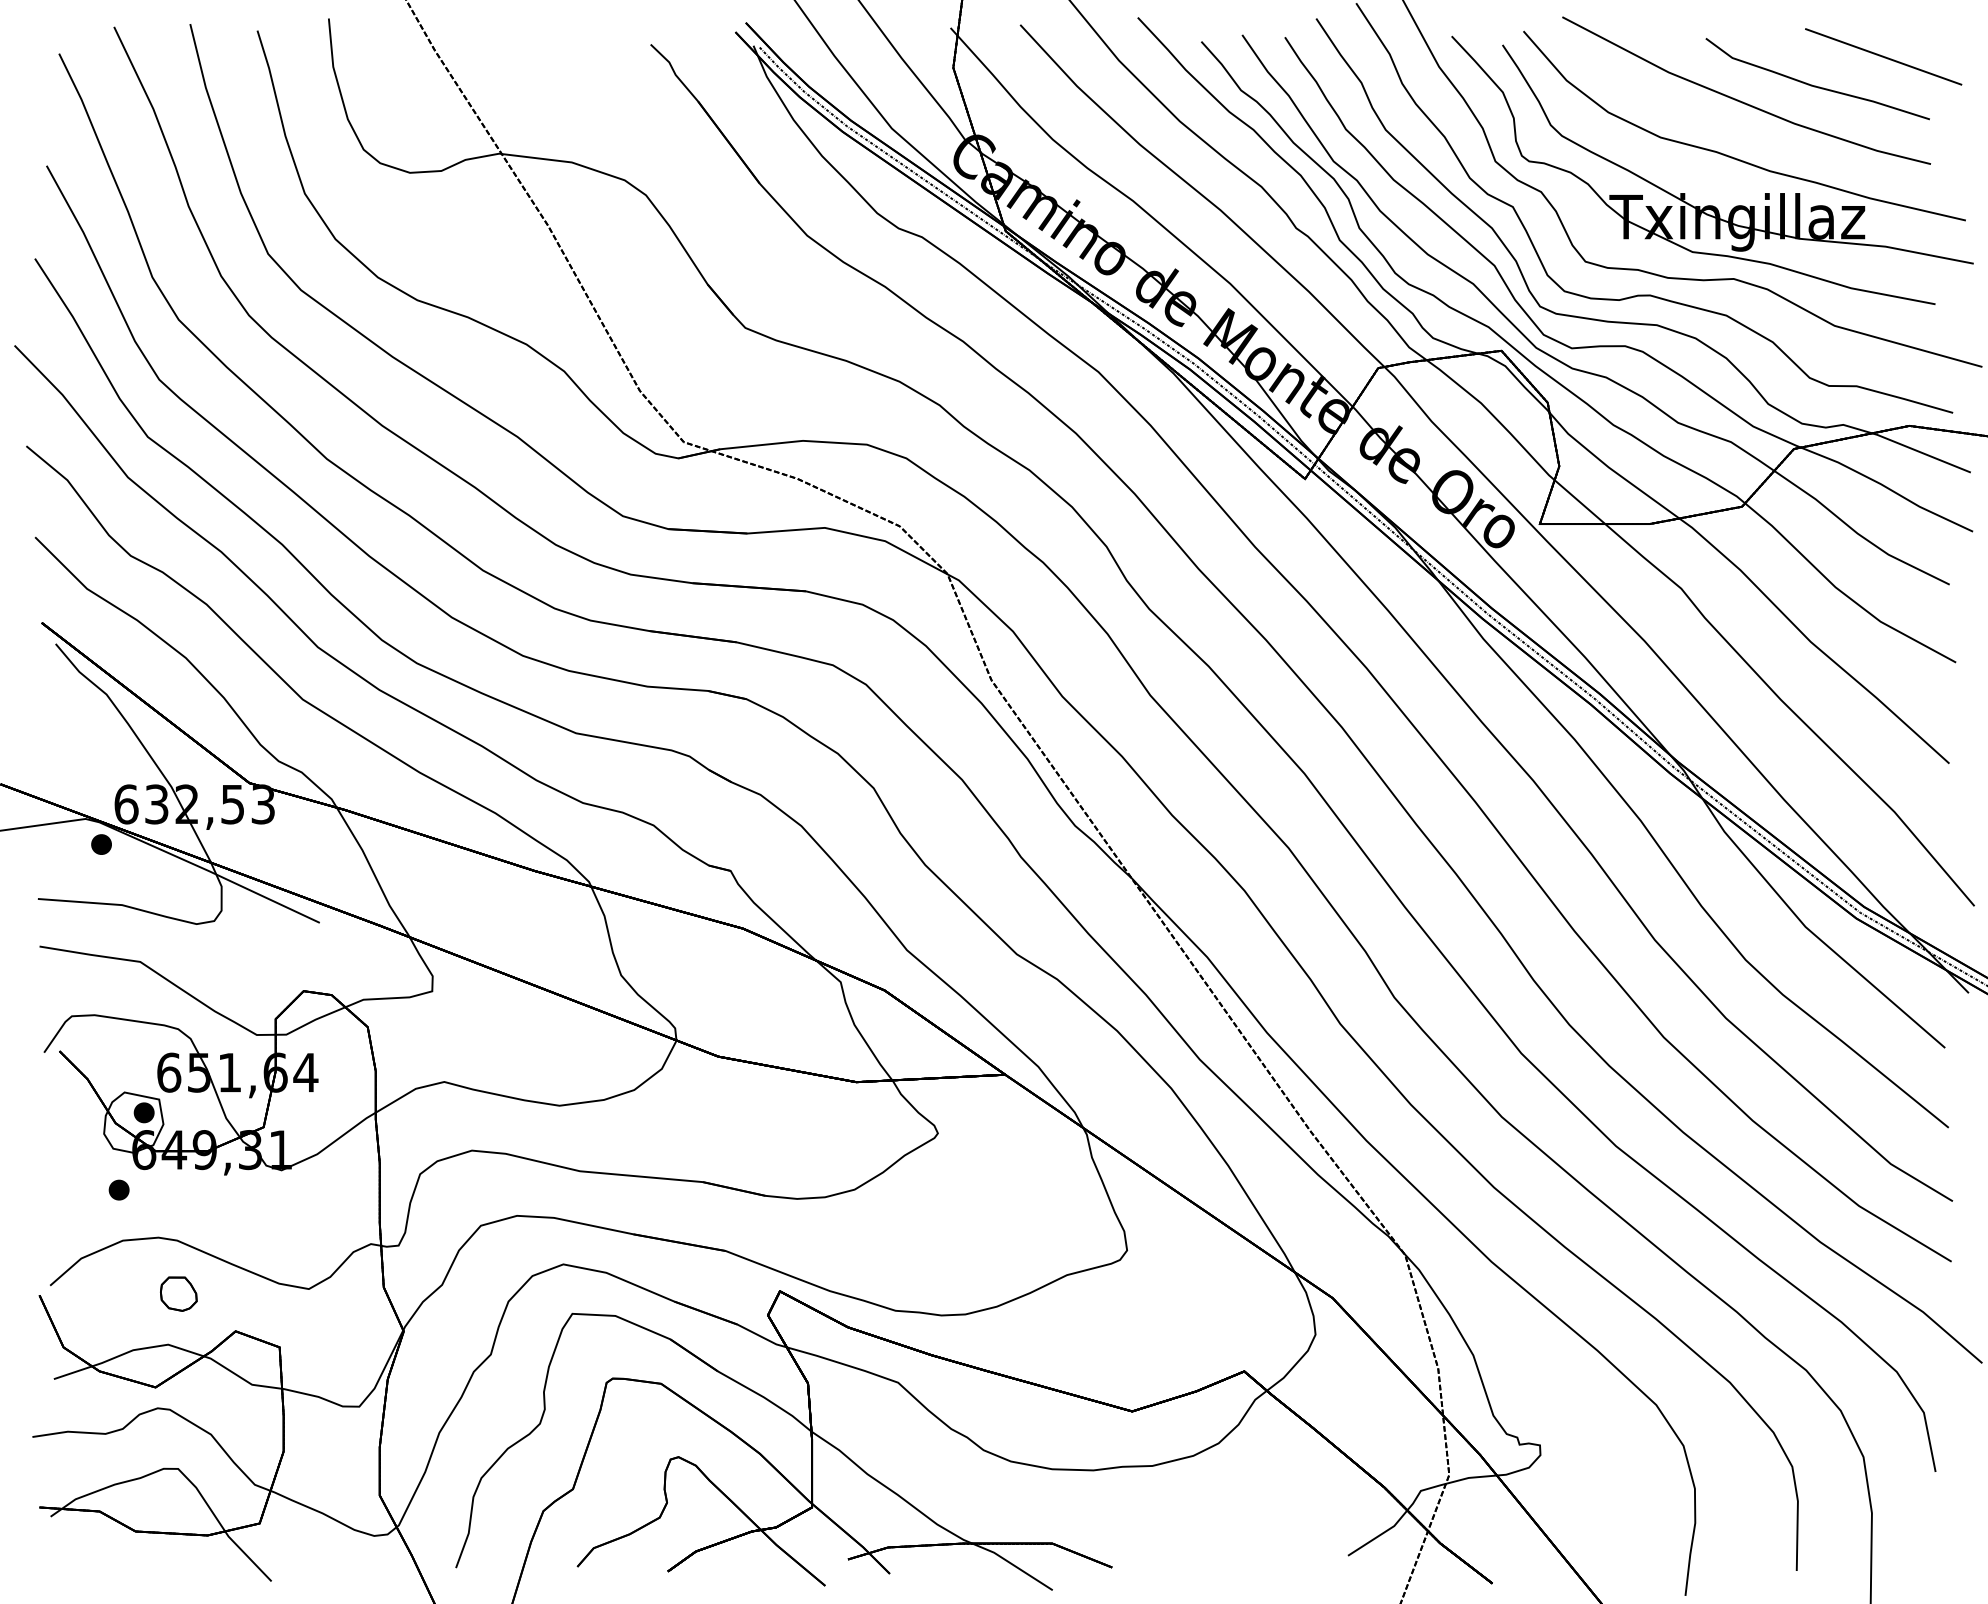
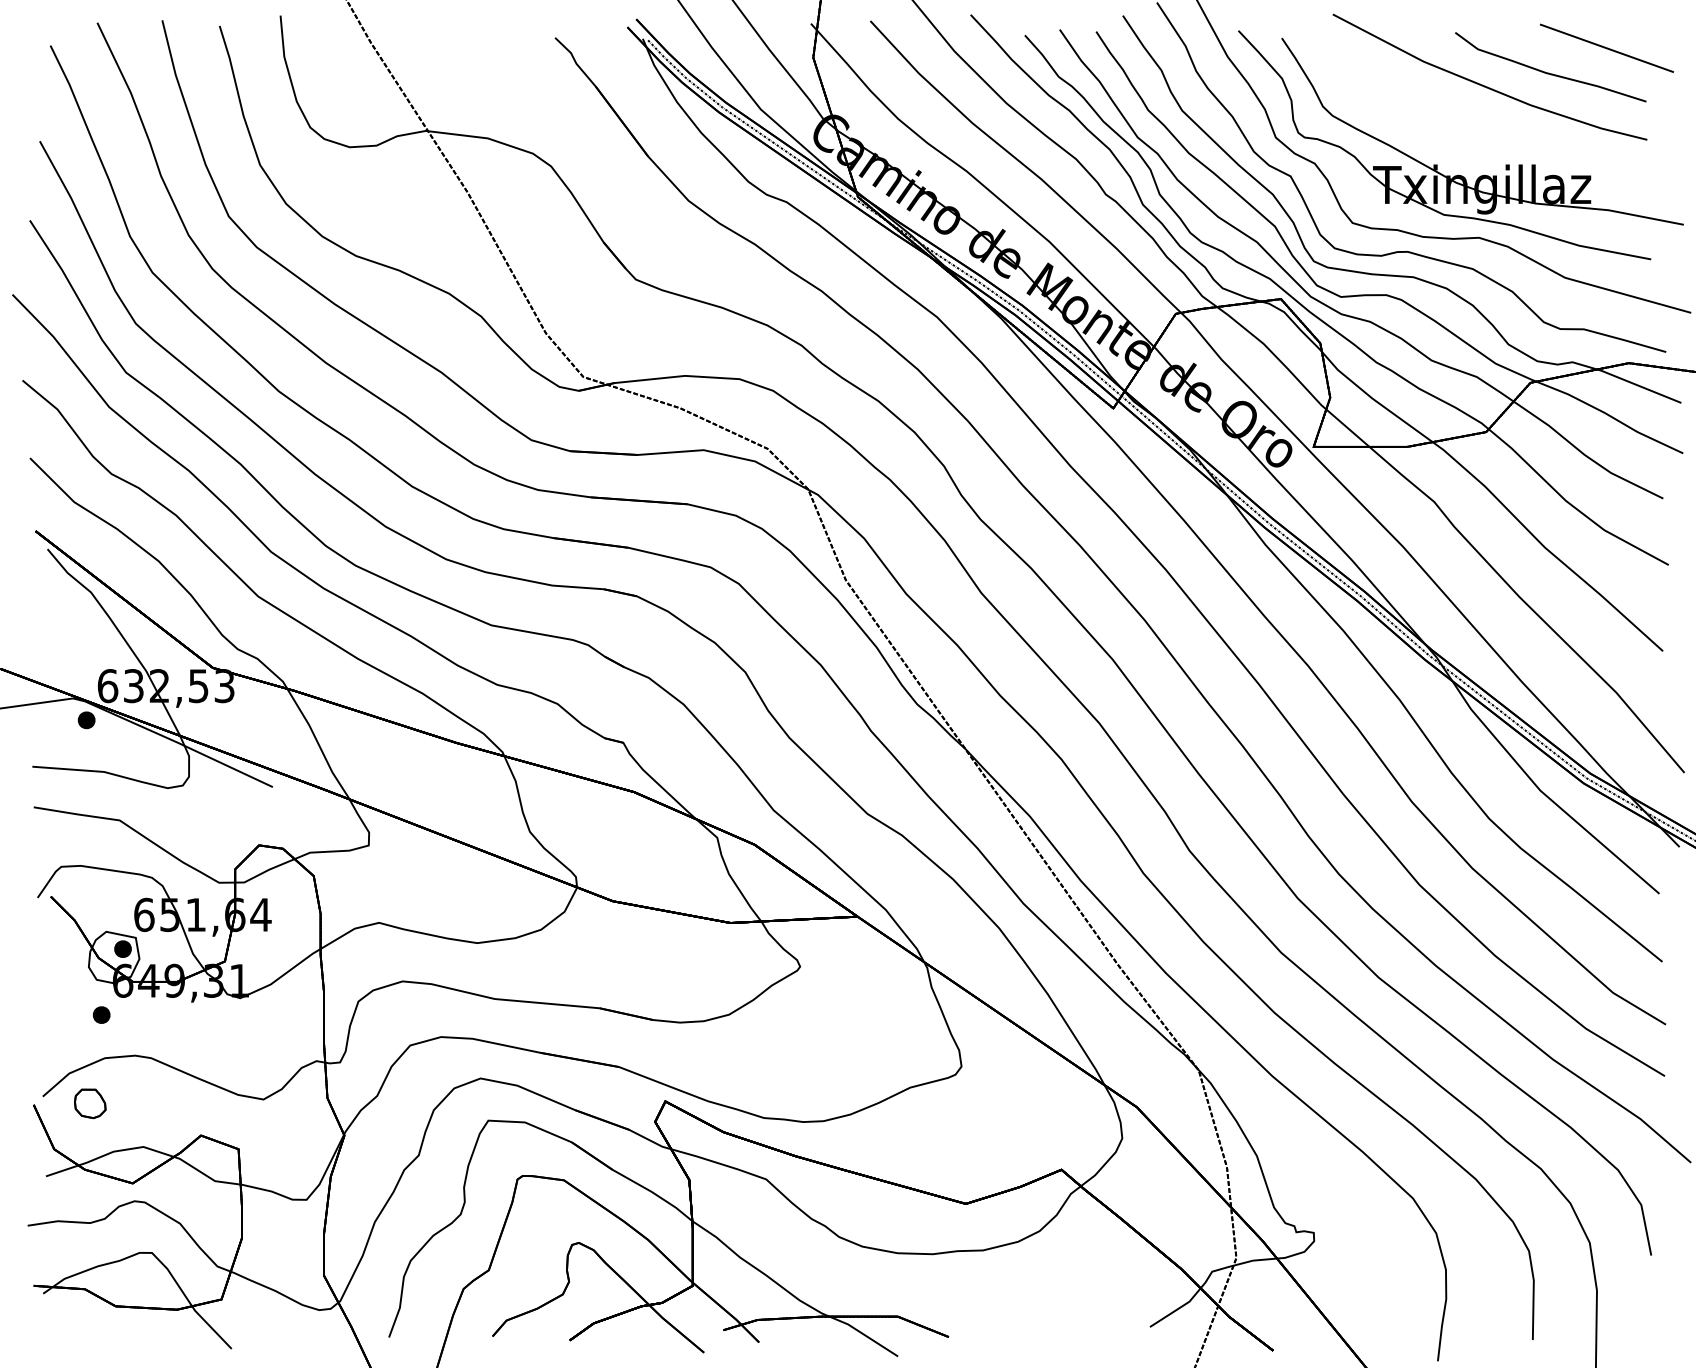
part: (1732, 156) -> (1478, 133), removed
part: (178, 1293) -> (90, 1103), moved

